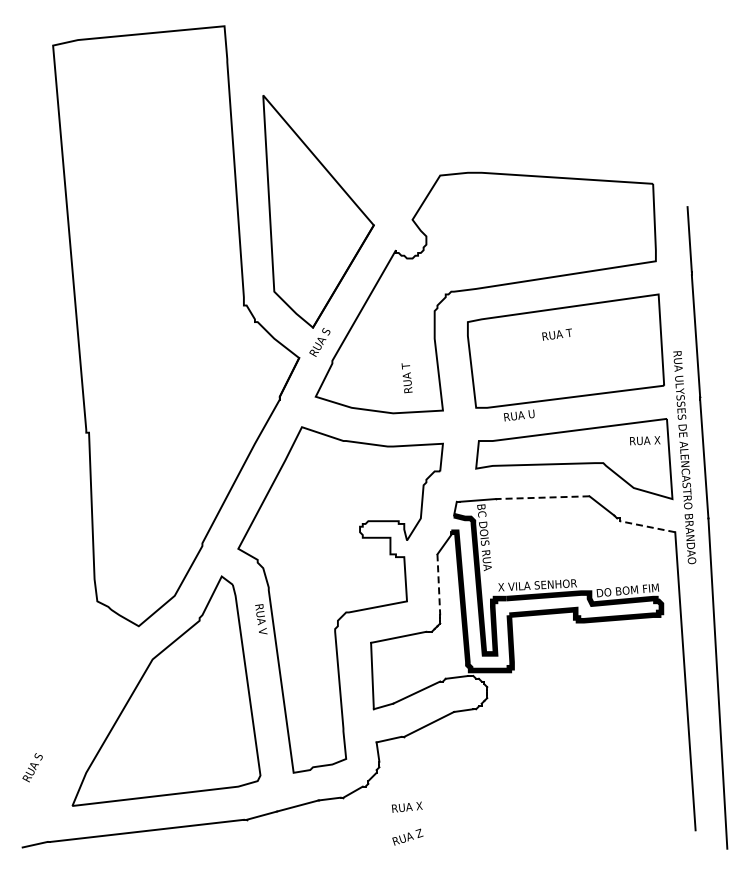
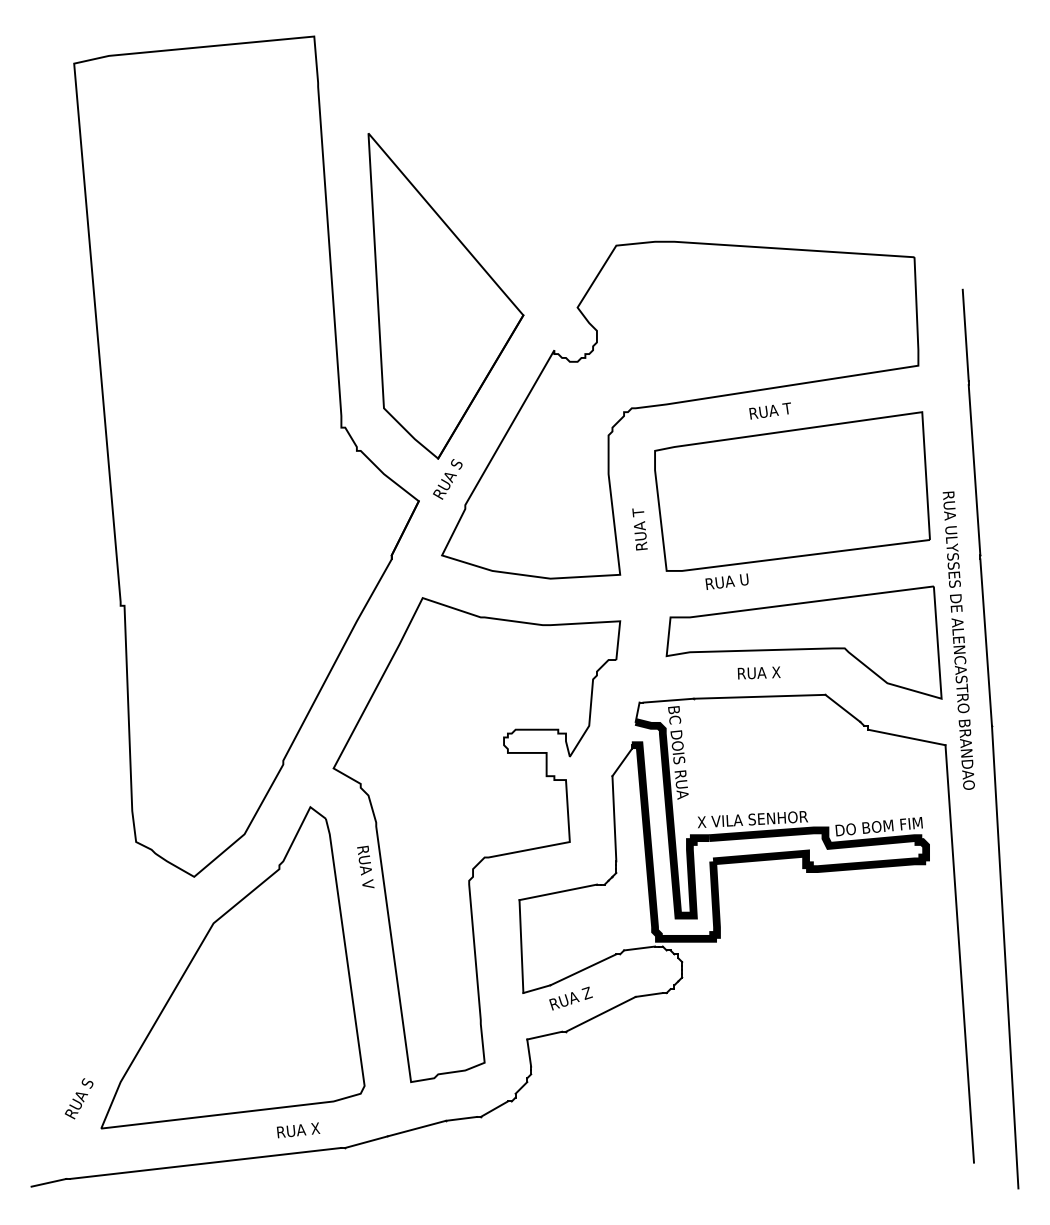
text: (556, 334) -> (769, 410), moved
text: (406, 378) -> (639, 529), moved
text: (645, 440) -> (759, 672), moved
line: (542, 497) -> (759, 696), dashed -> solid
line: (647, 526) -> (906, 737), dashed -> solid
line: (438, 585) -> (613, 819), dashed -> solid
text: (32, 767) -> (78, 1098), moved
text: (406, 806) -> (297, 1129), moved
text: (407, 836) -> (570, 997), moved

